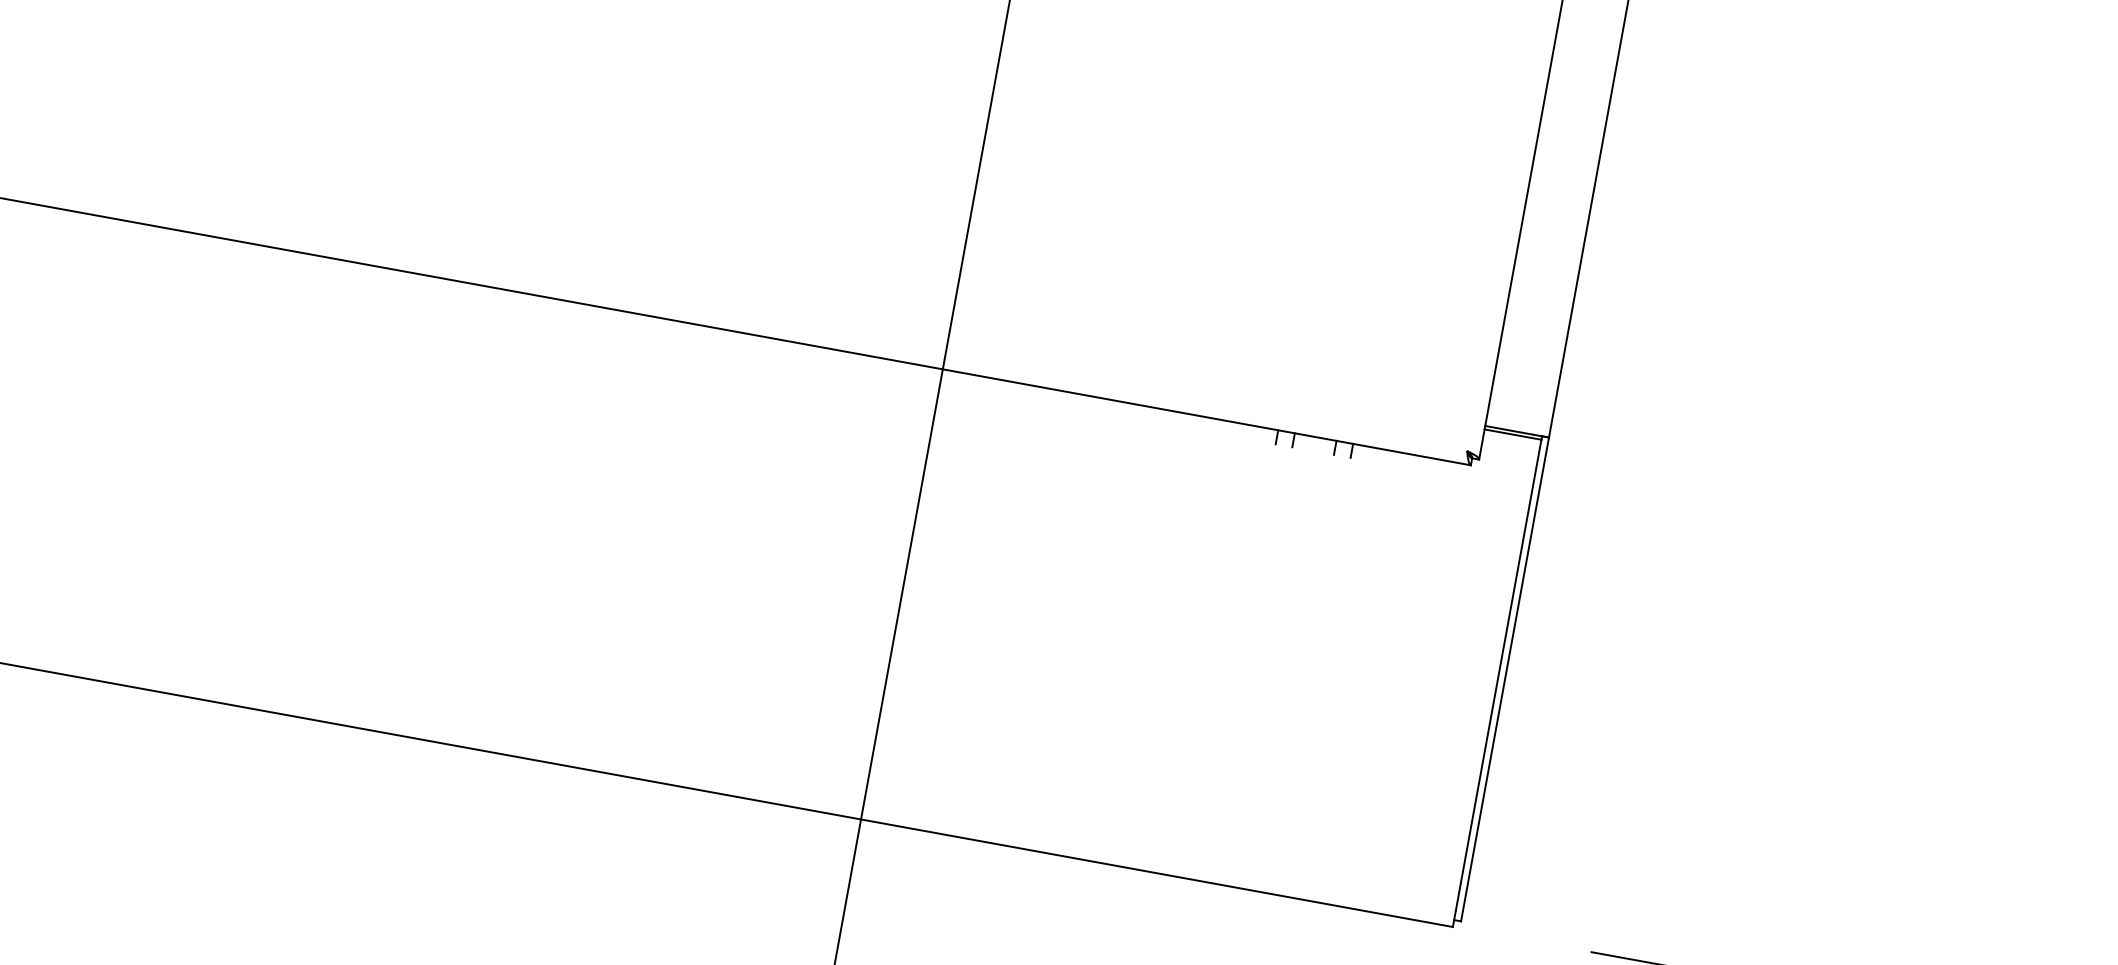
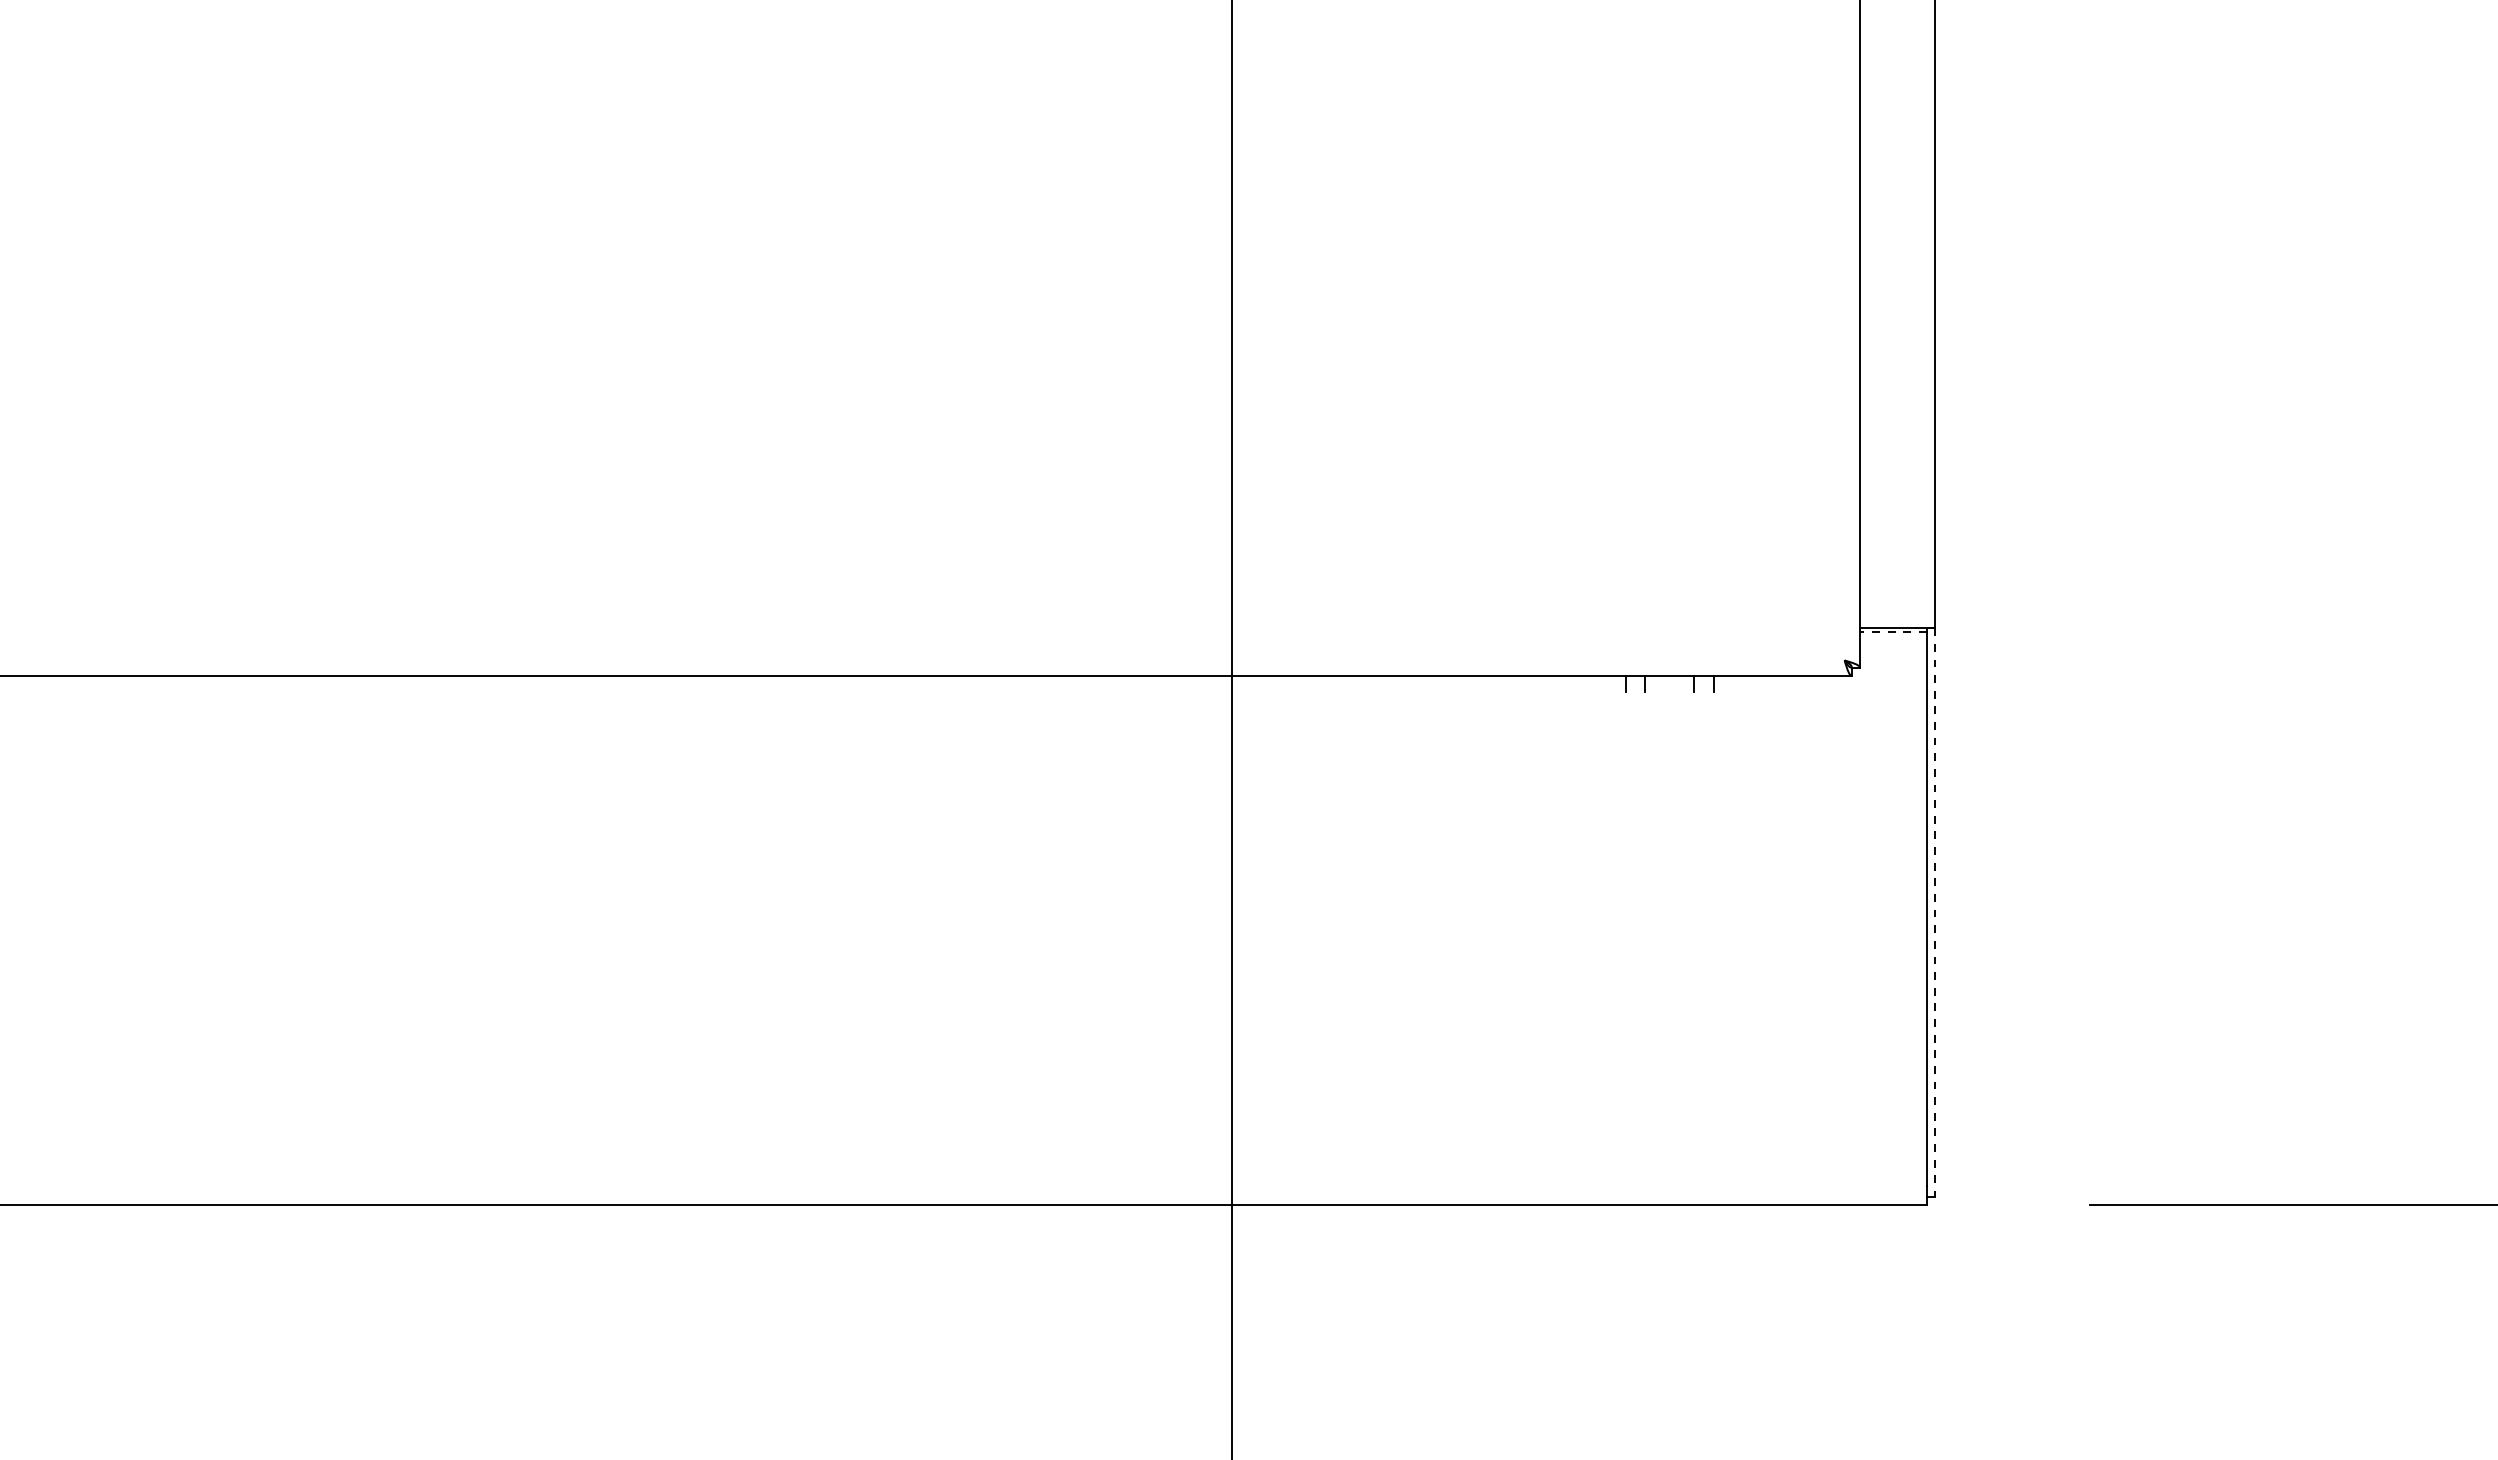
line: (1512, 434) -> (1892, 632), solid -> dashed
line: (1504, 679) -> (1934, 912), solid -> dashed

